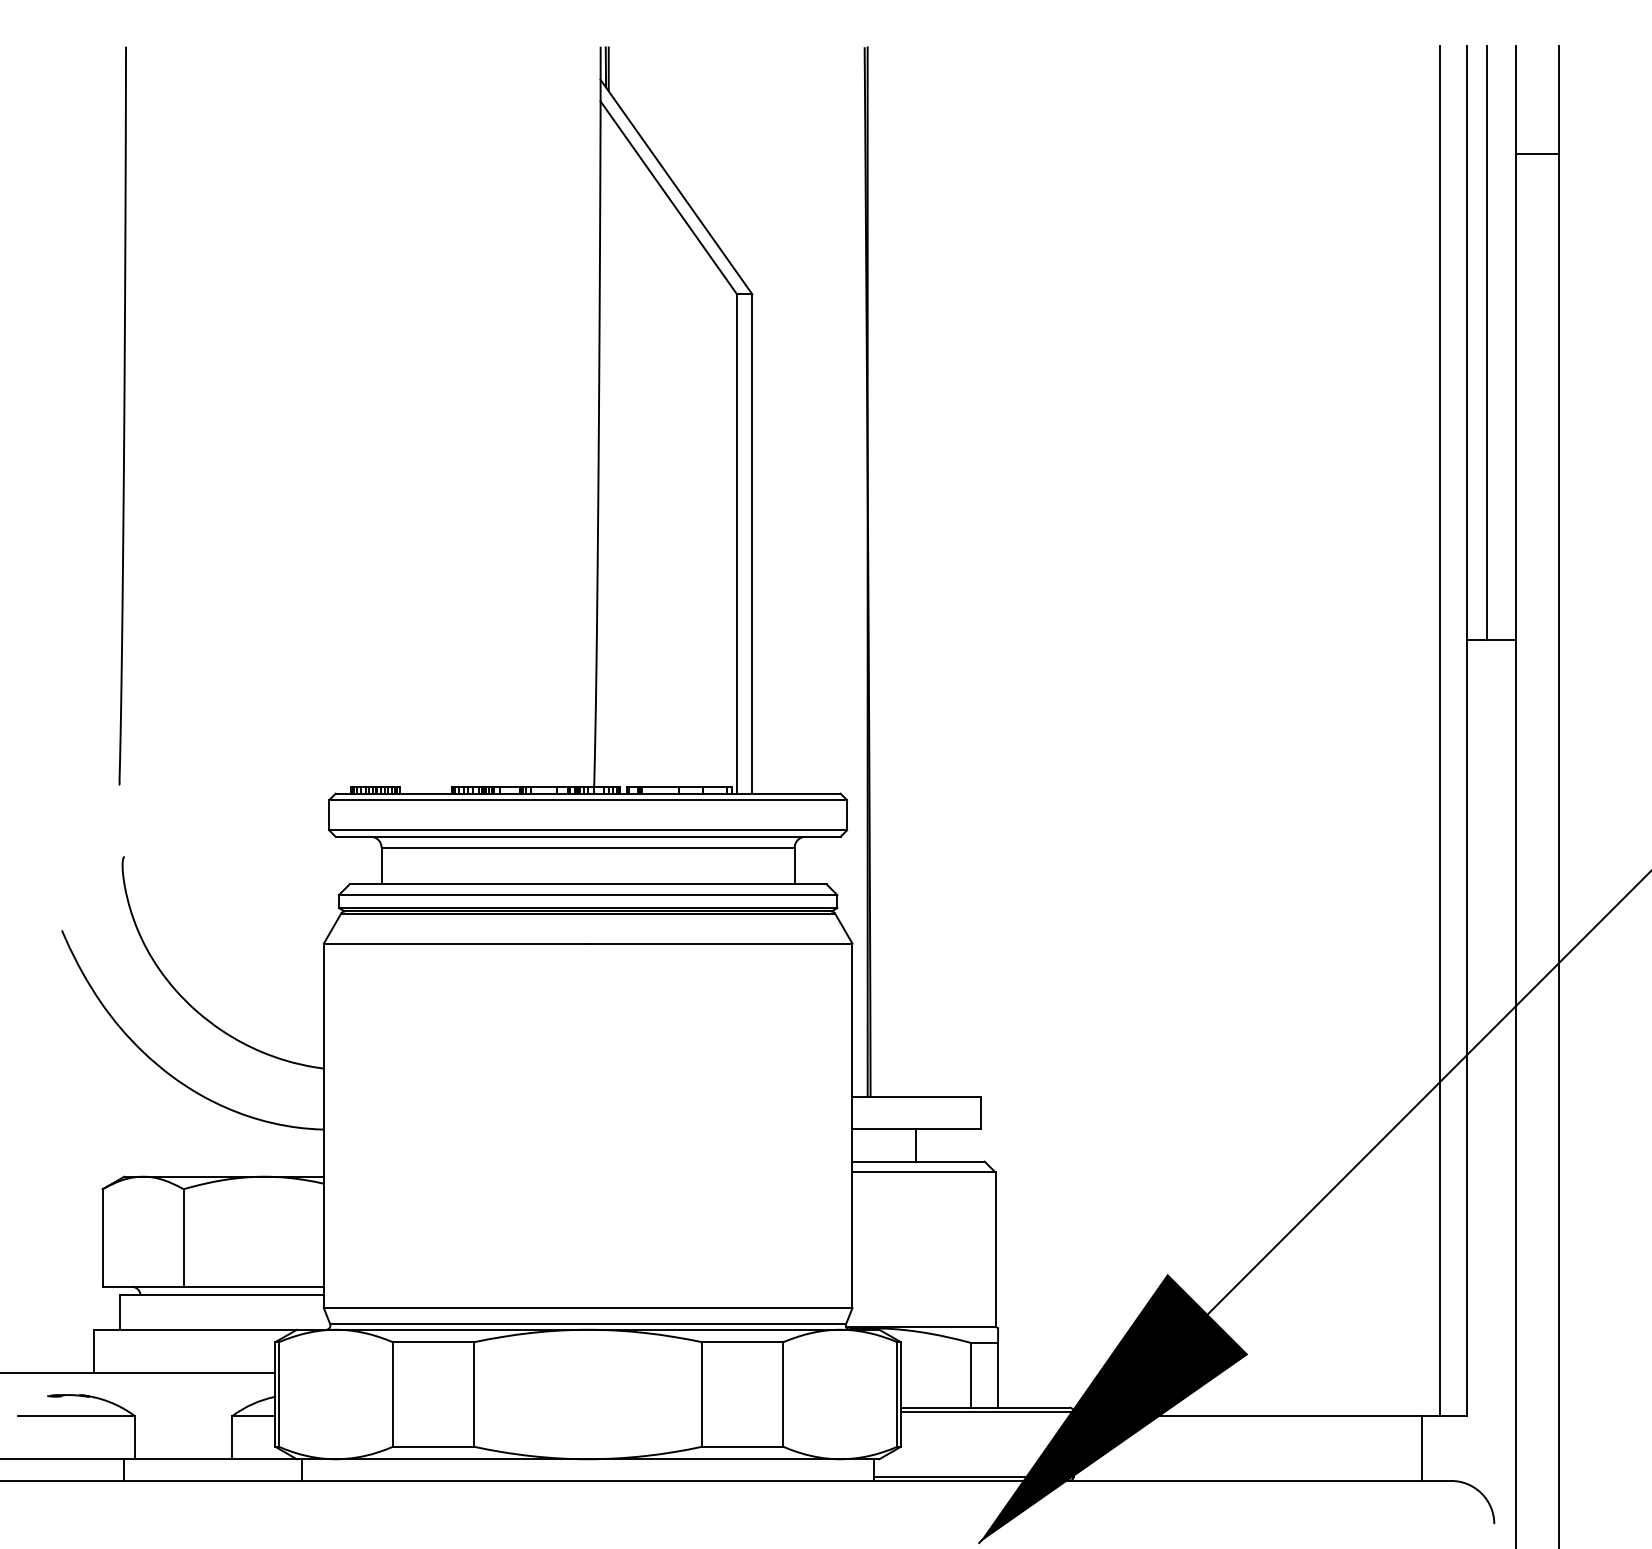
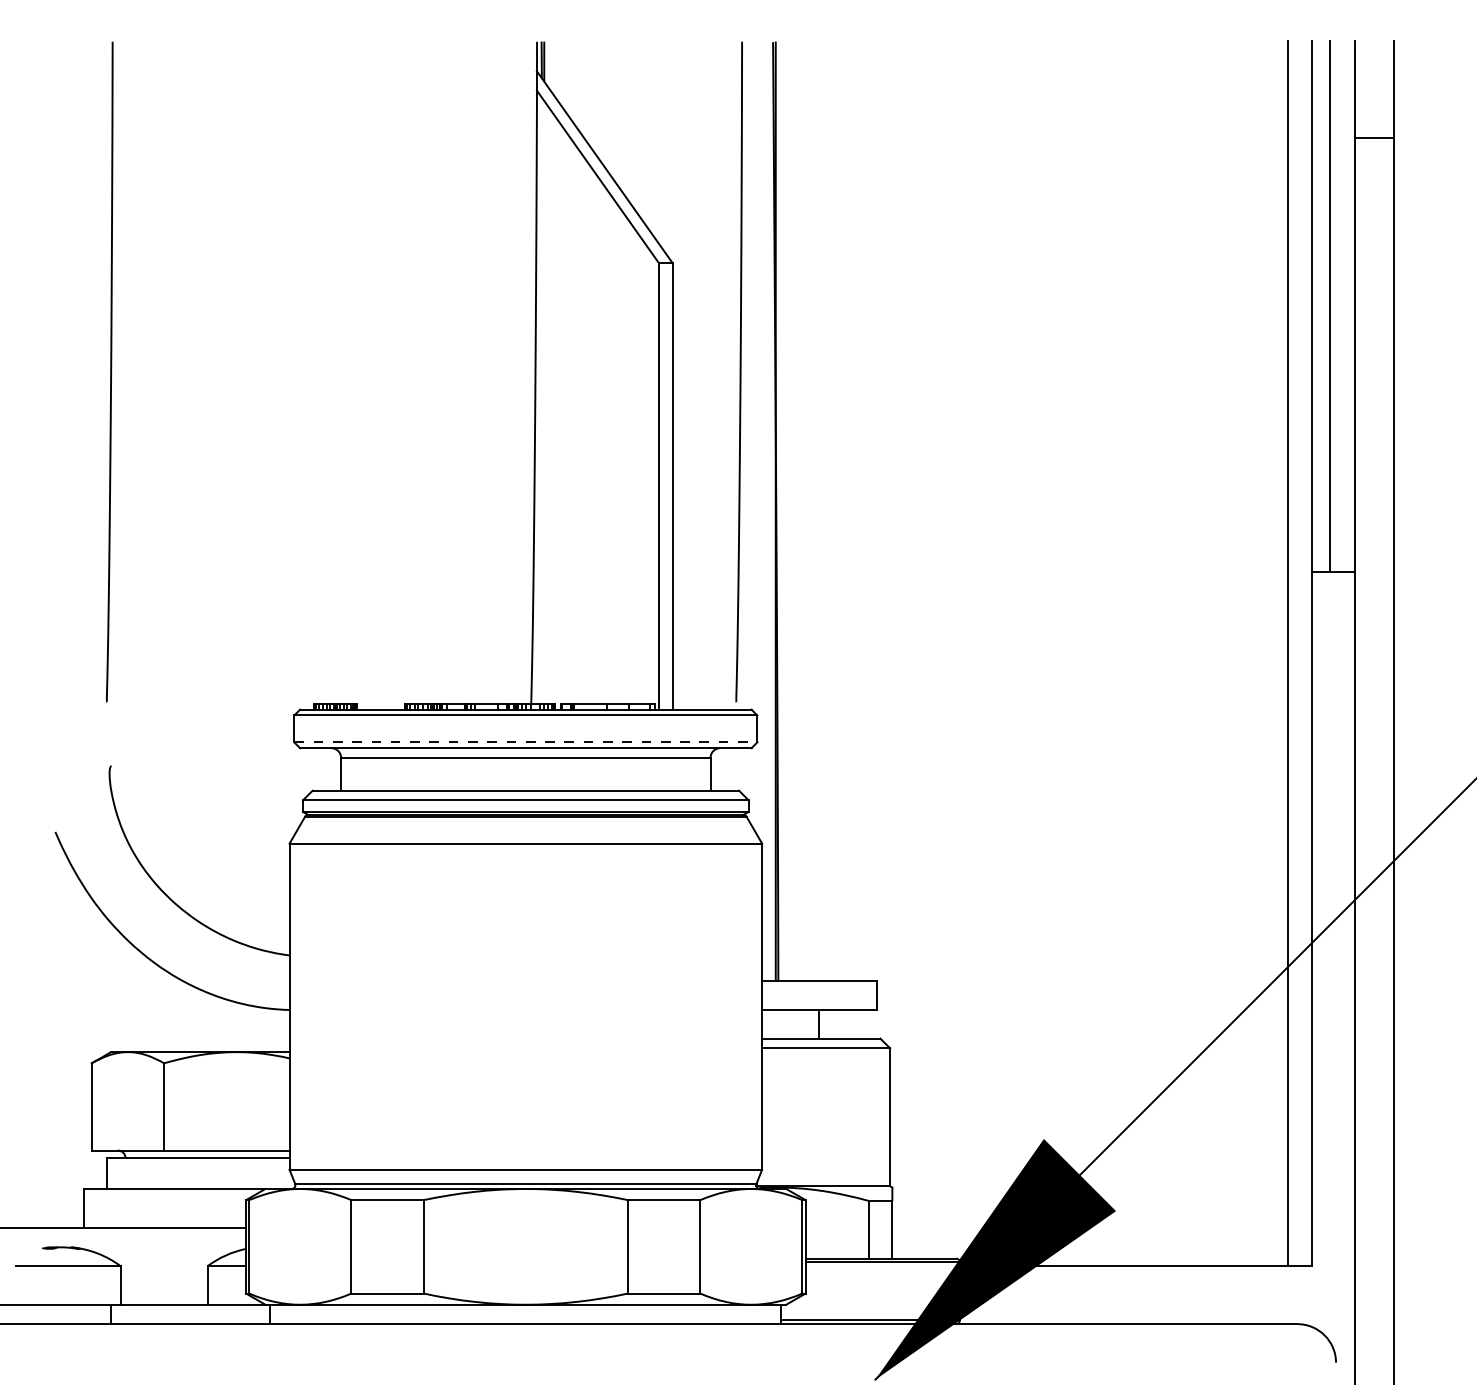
curve: (827, 415) -> (739, 371), added
line: (588, 830) -> (526, 742), solid -> dashed
line: (1422, 1448) -> (1271, 1295), removed

